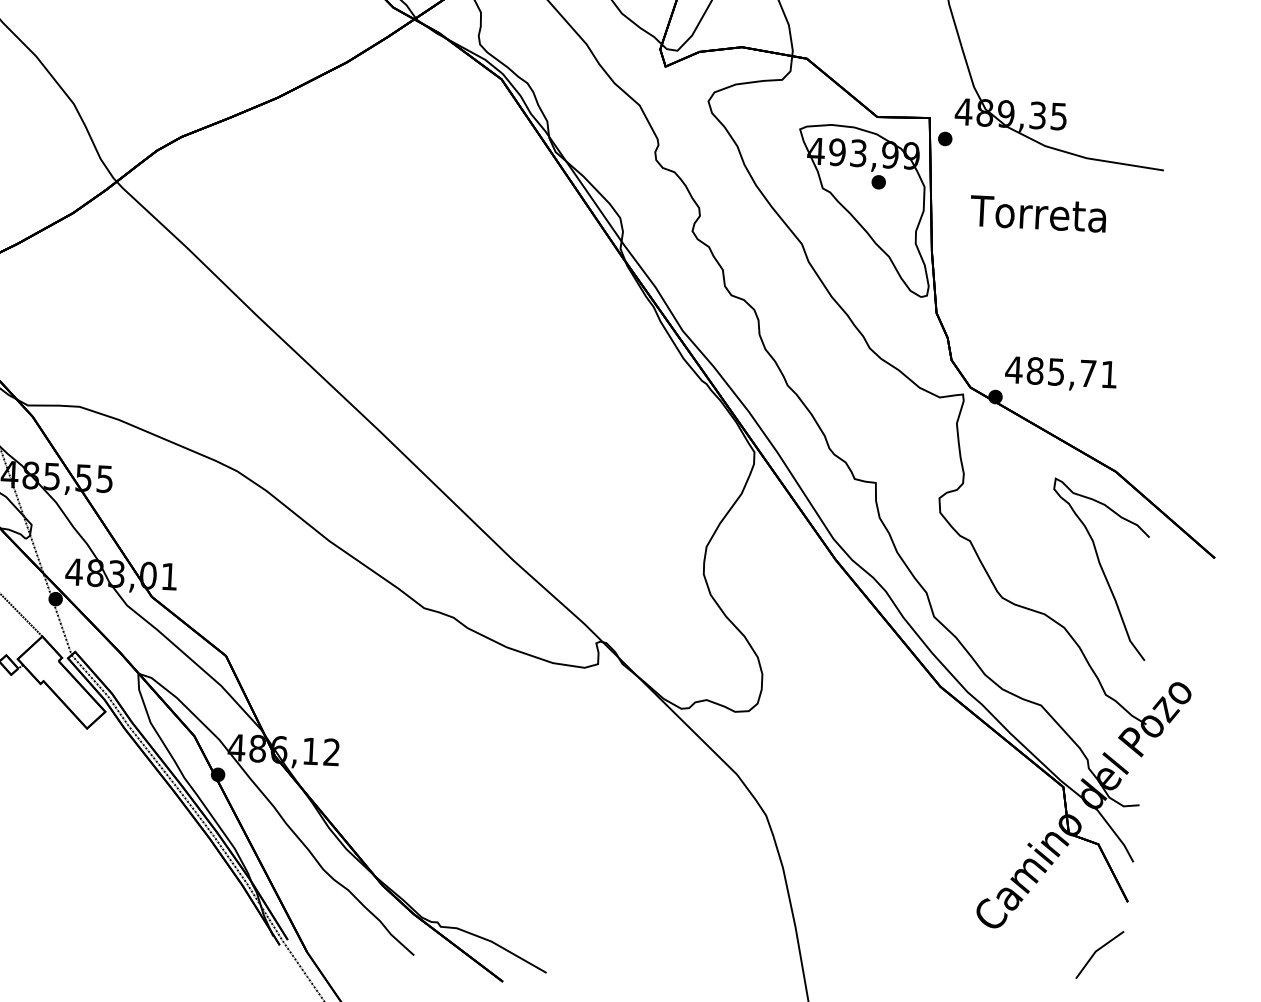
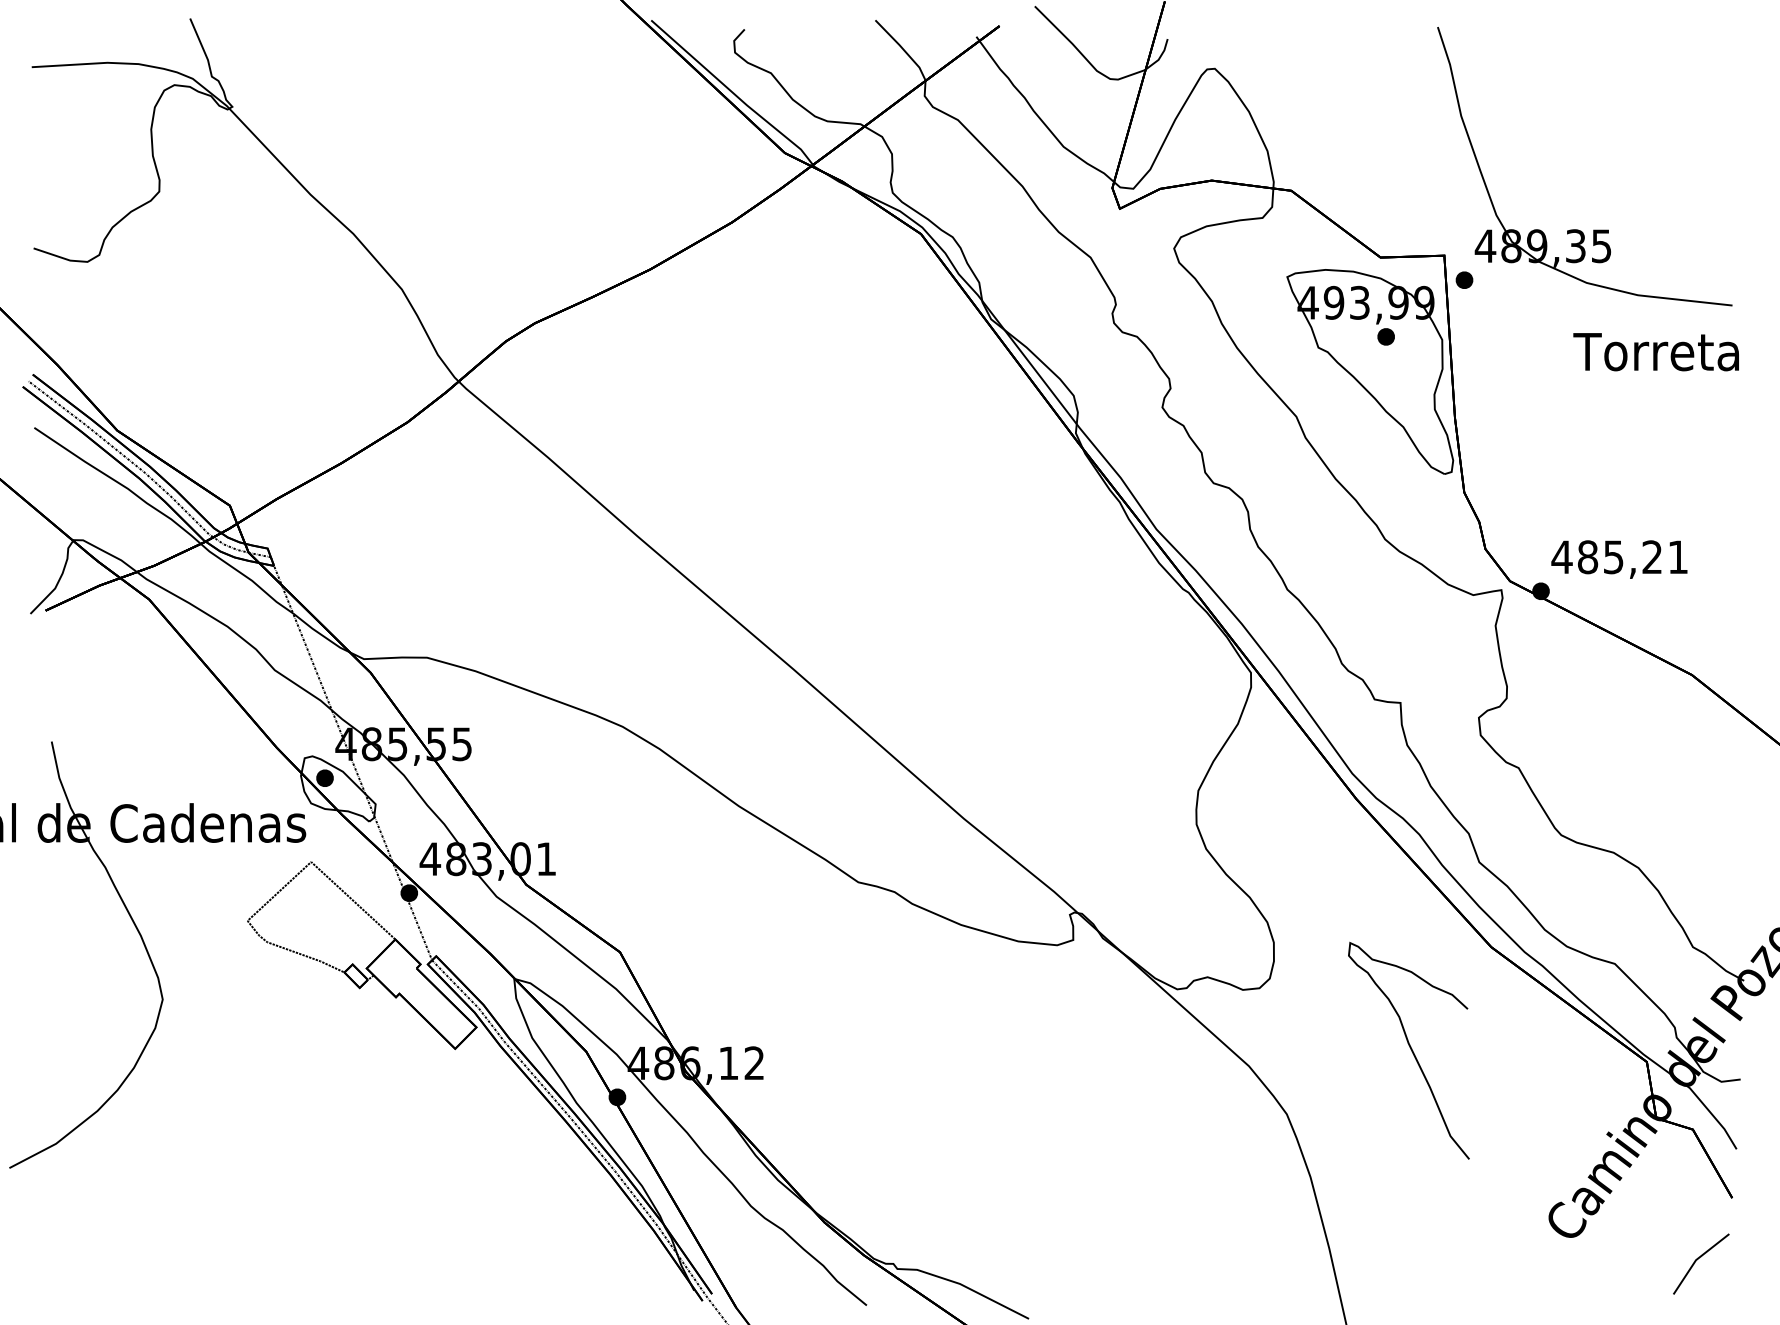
text: (1037, 214) -> (1655, 352), moved
text: (1087, 372) -> (1651, 556), 485,71 -> 485,21
curve: (1100, 568) -> (1410, 1049), moved

